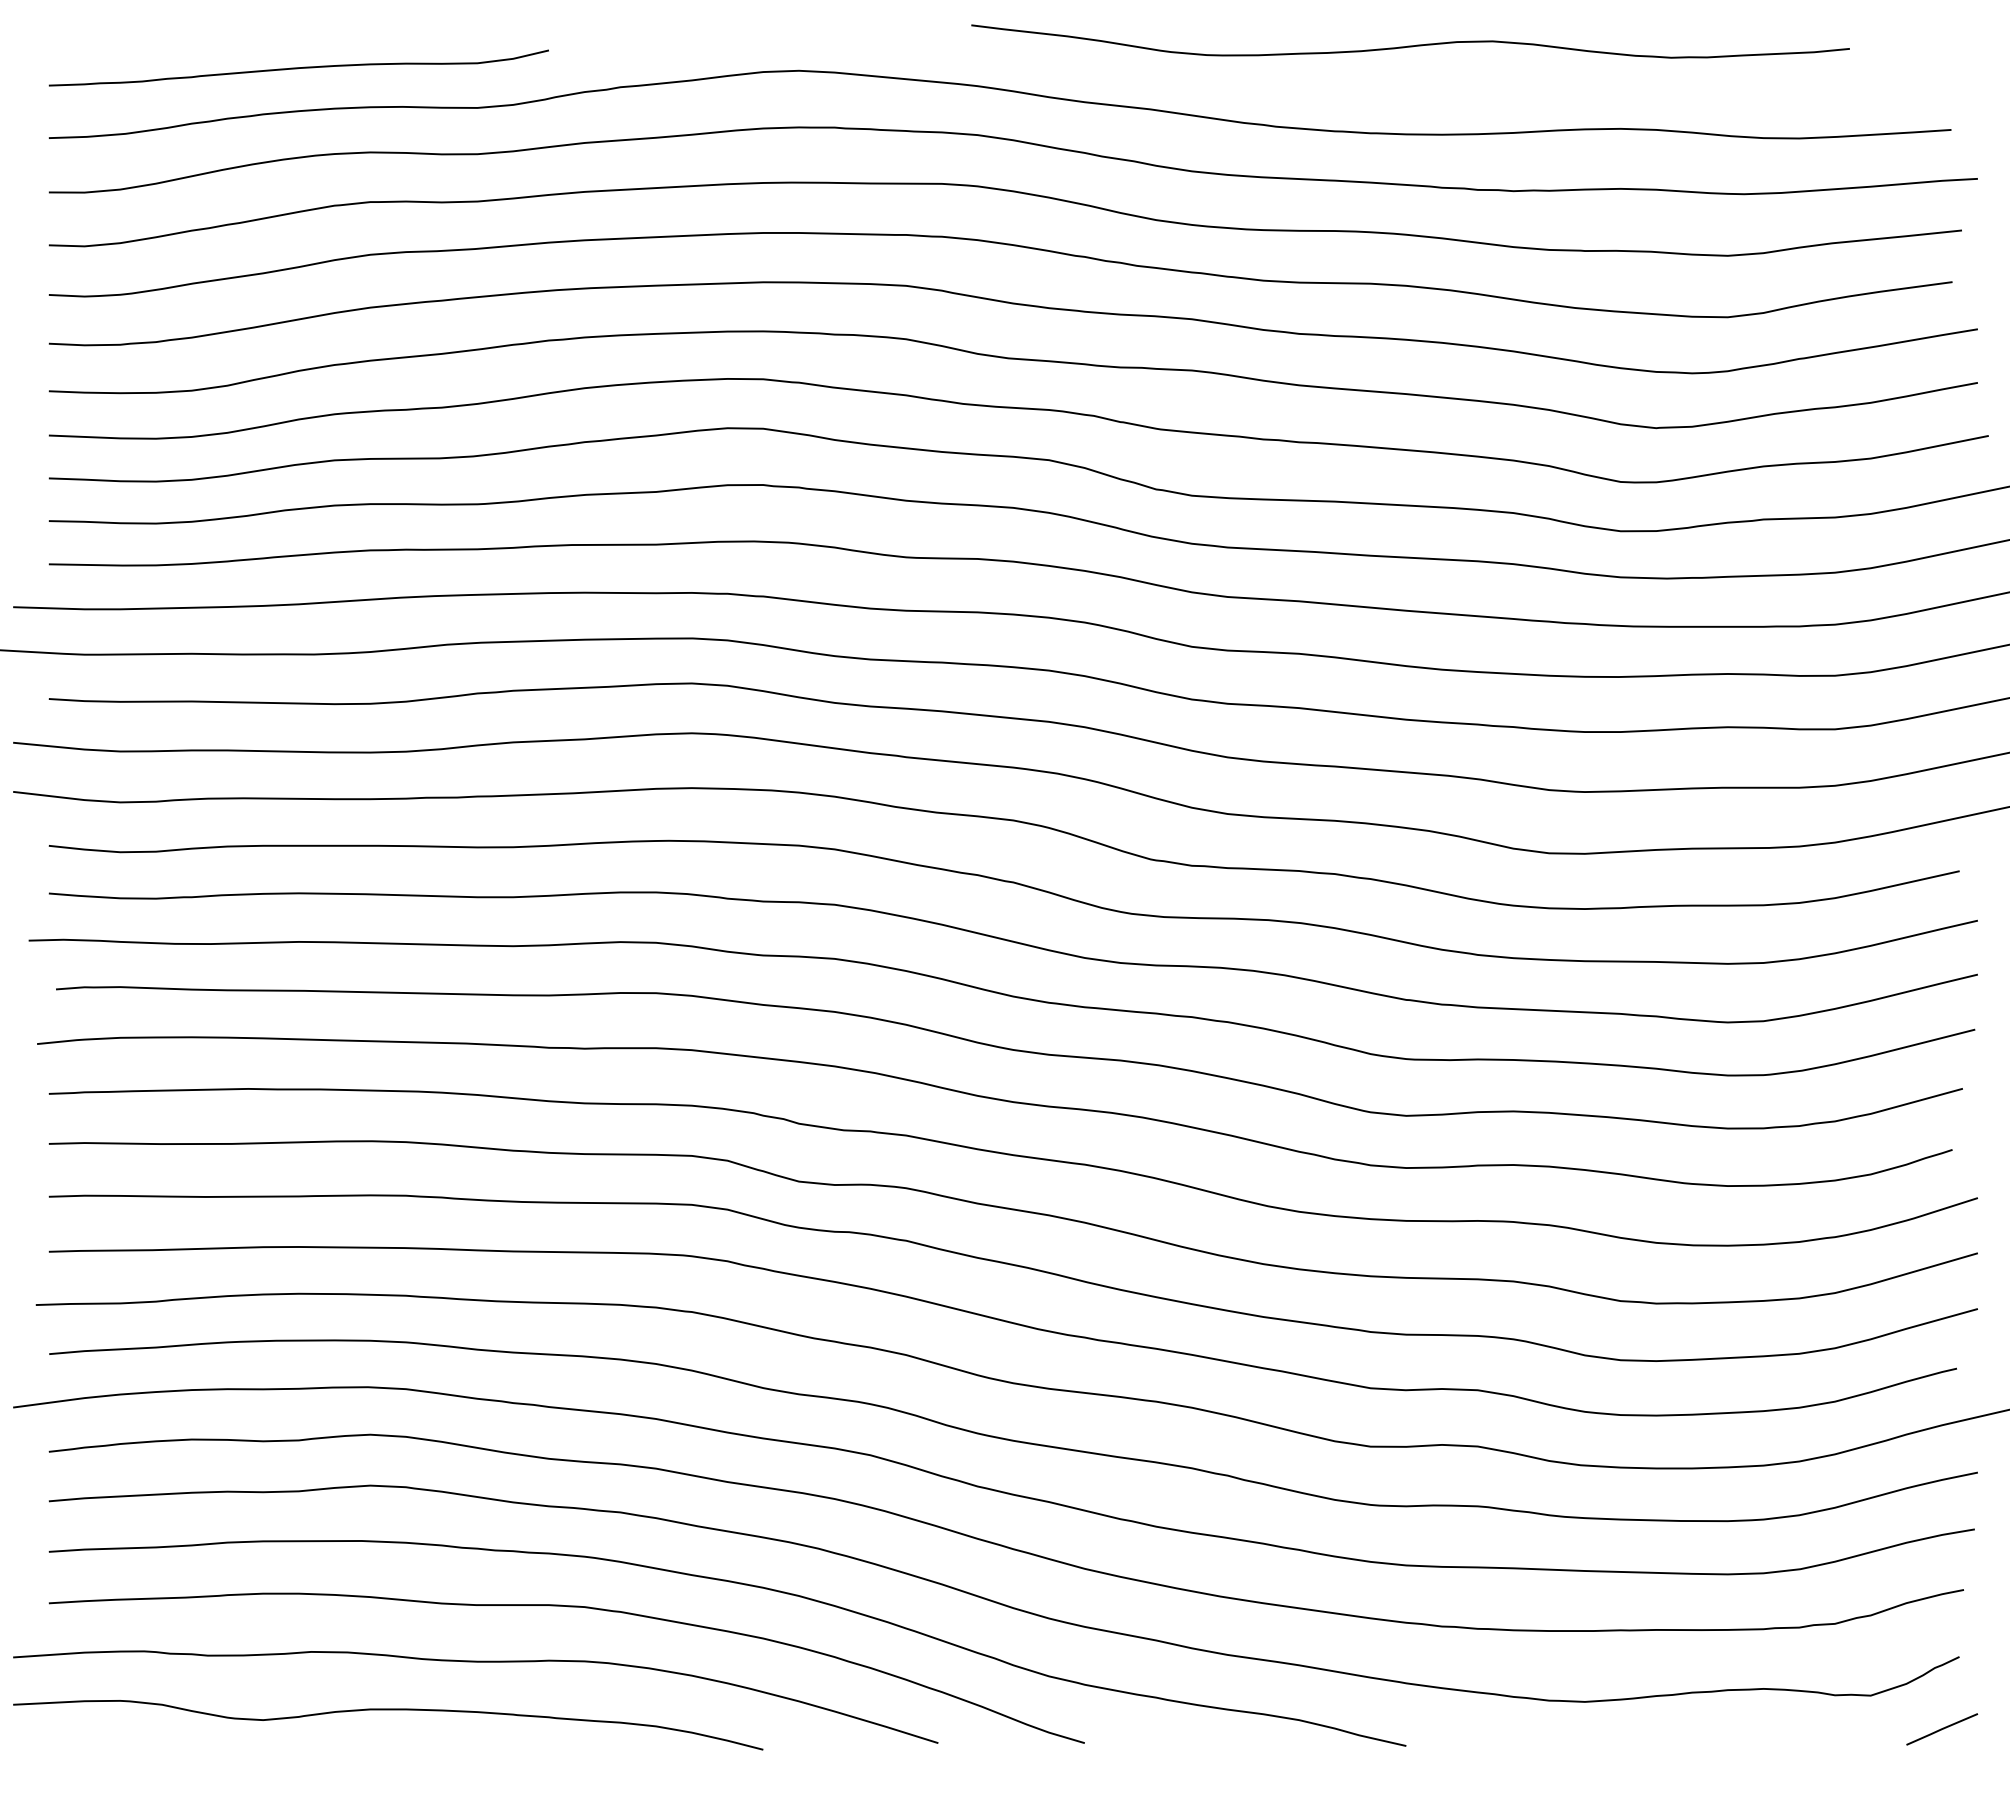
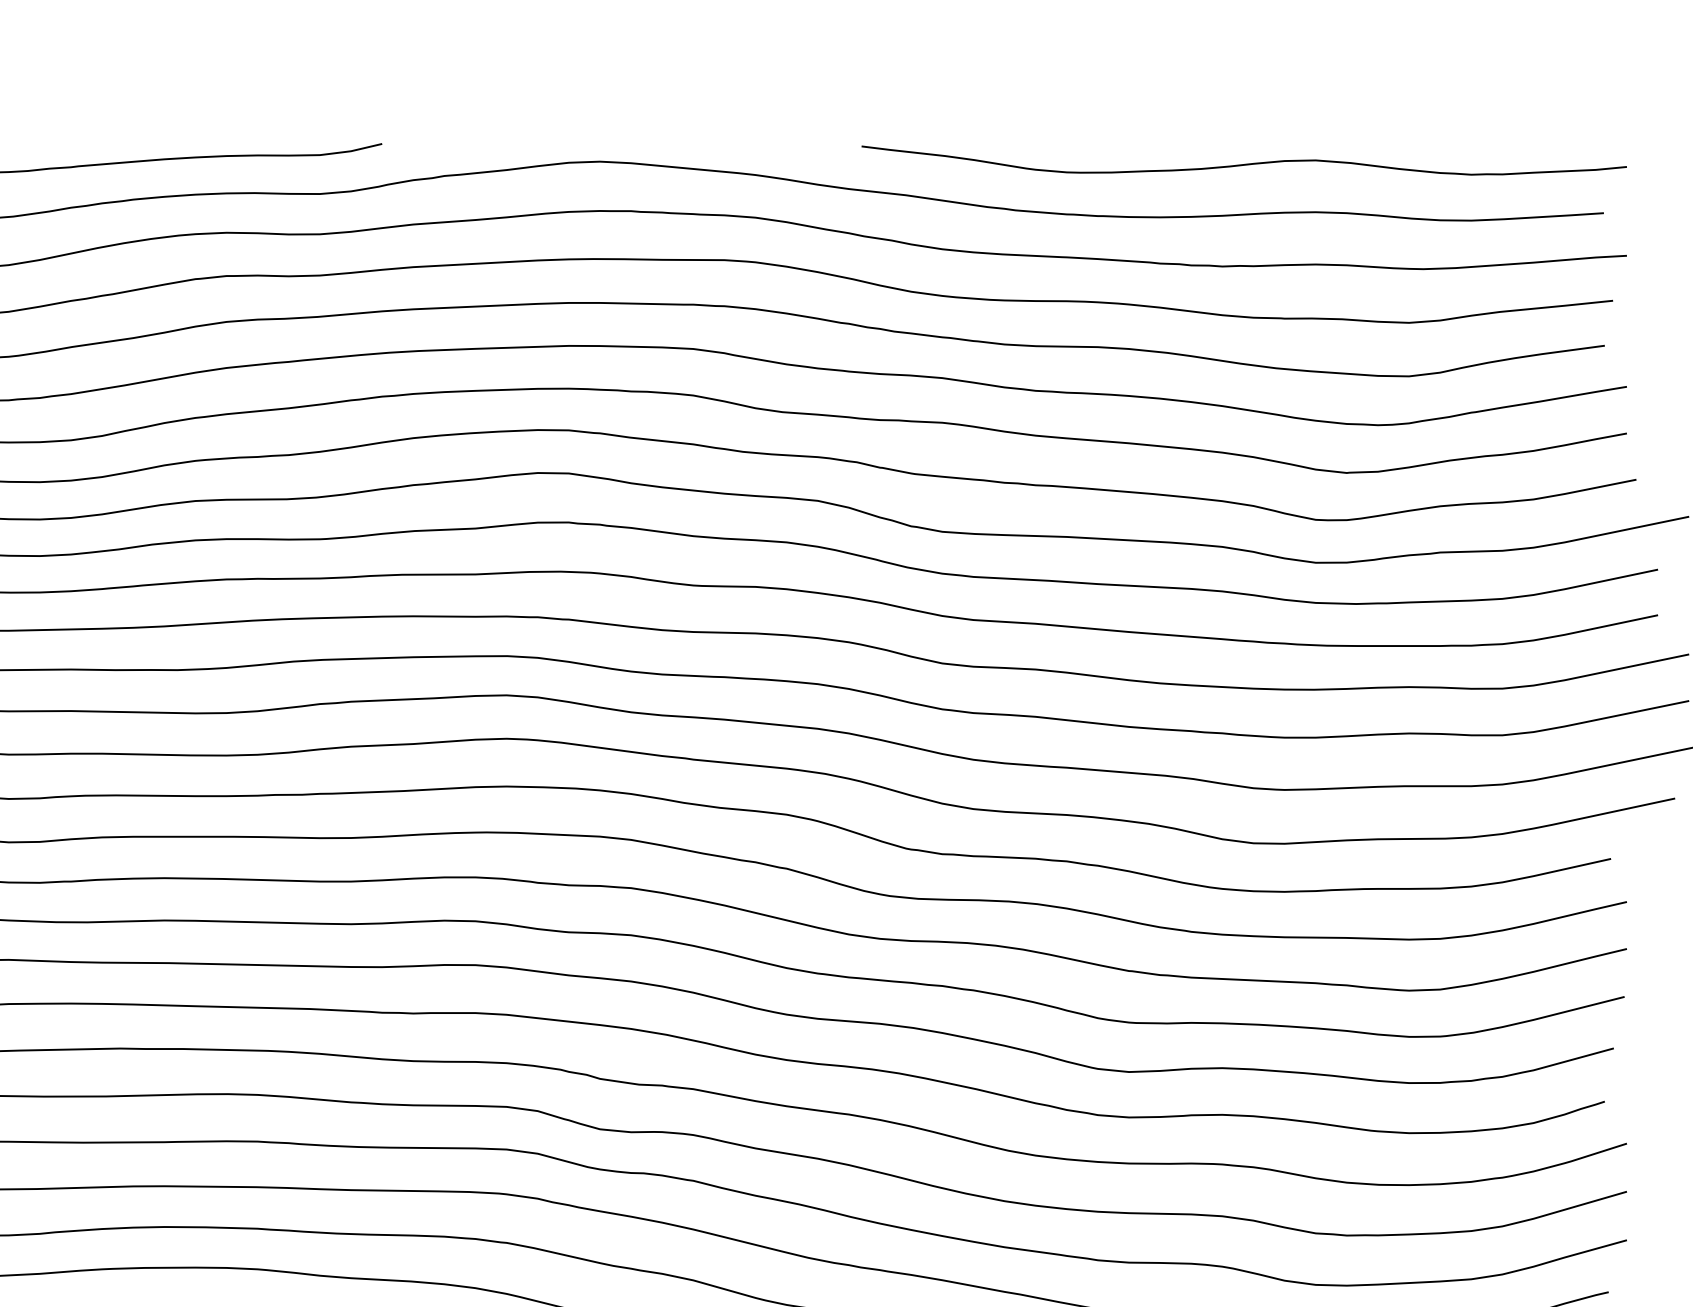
curve: (1410, 45) -> (1244, 164), moved

